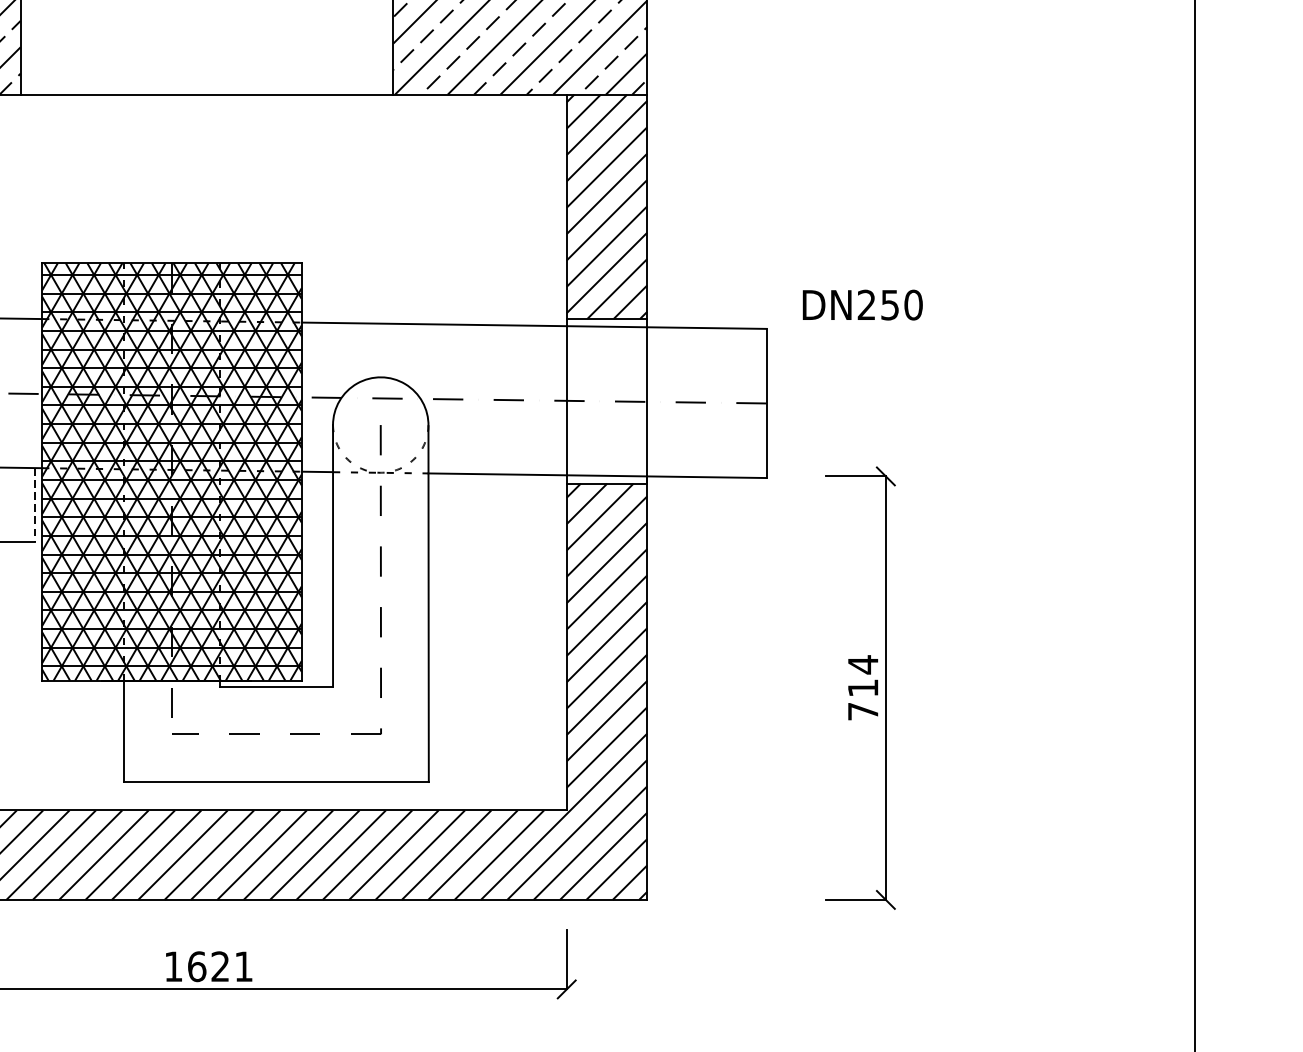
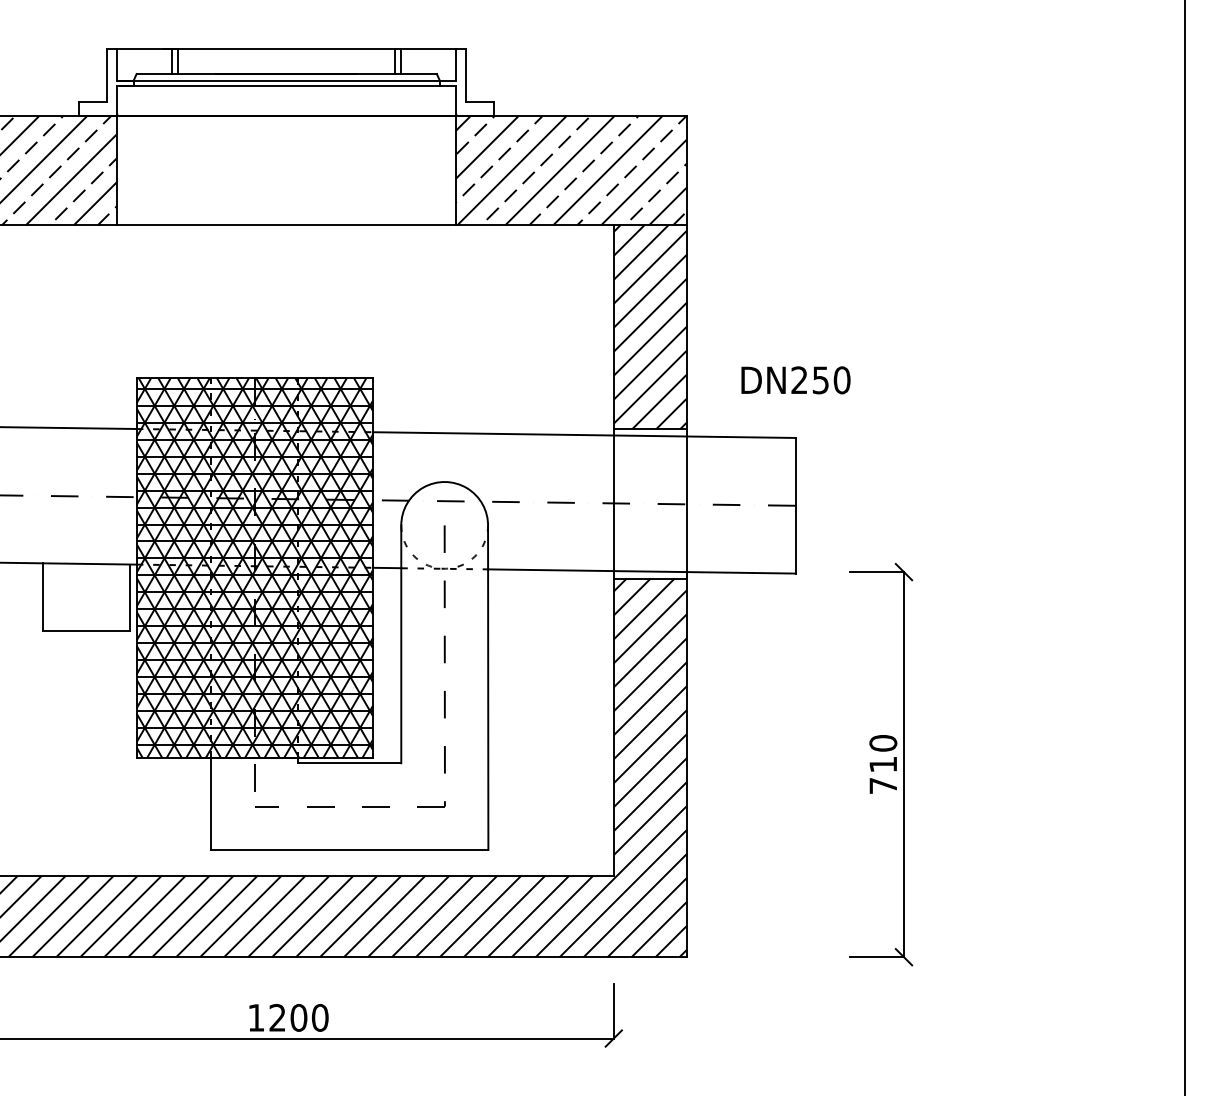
text: (862, 305) -> (795, 380), moved
line: (35, 505) -> (130, 598), dashed -> solid
text: (863, 664) -> (883, 743), 714 -> 710
text: (219, 966) -> (298, 1017), 1621 -> 1200

